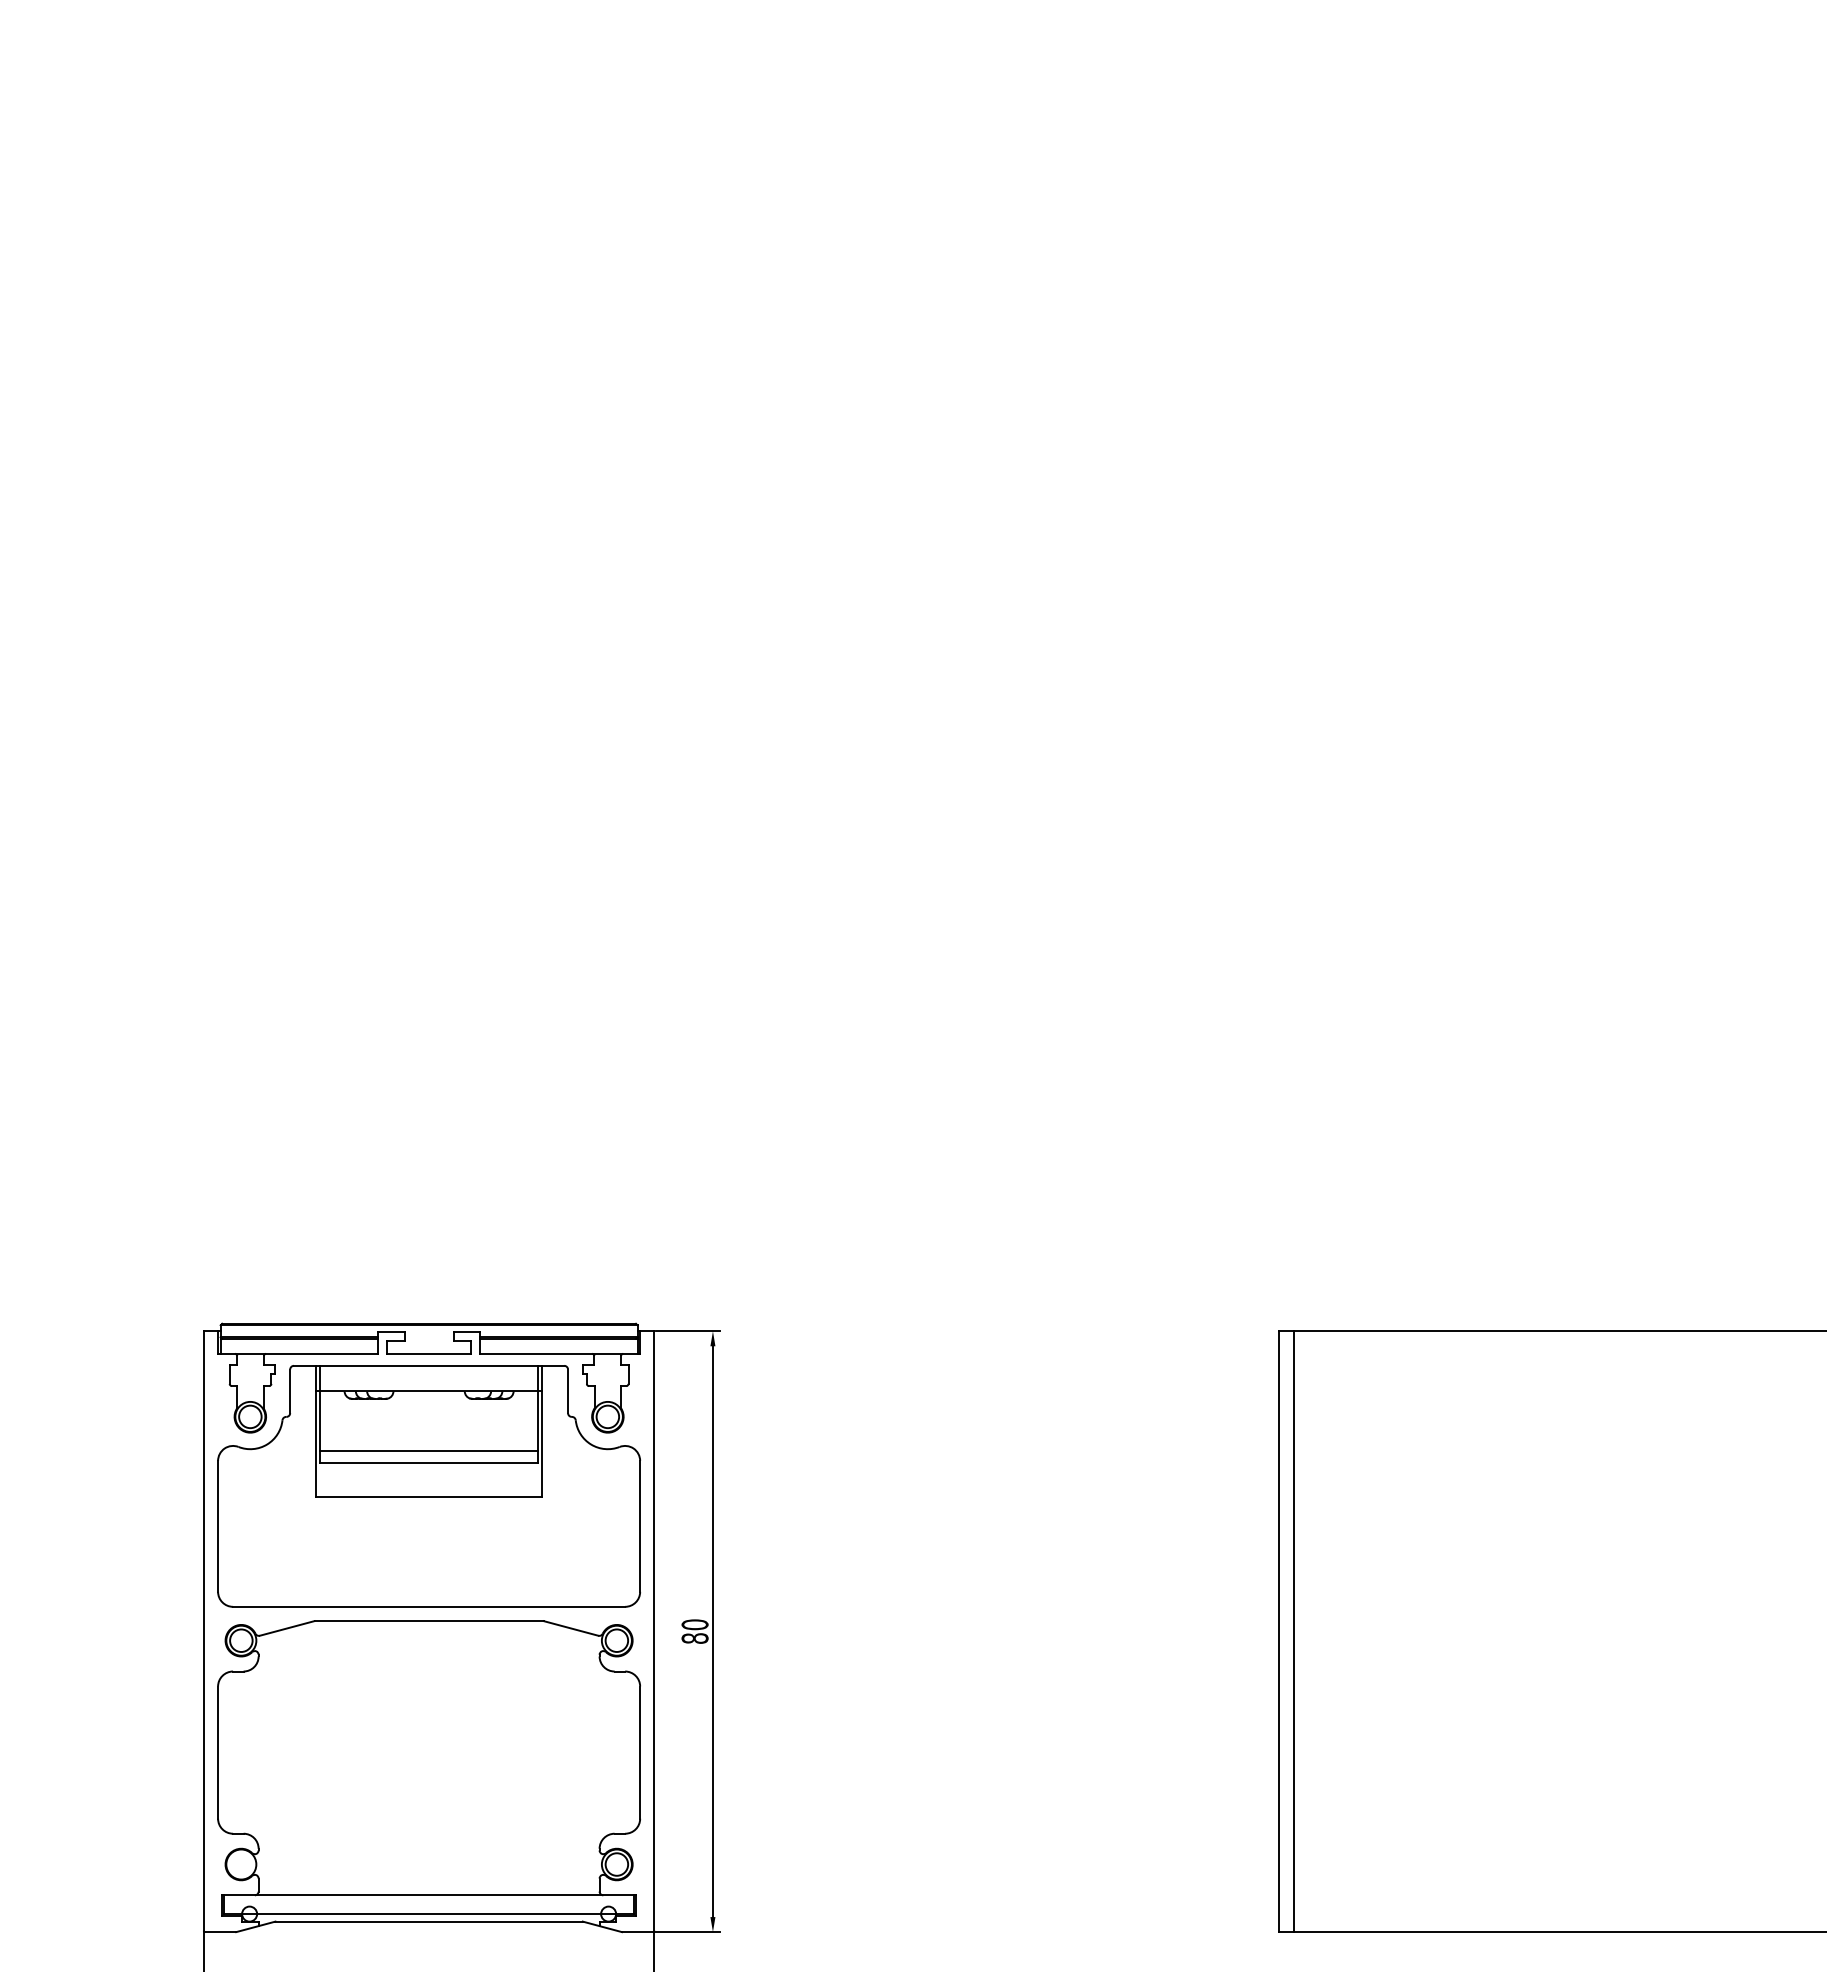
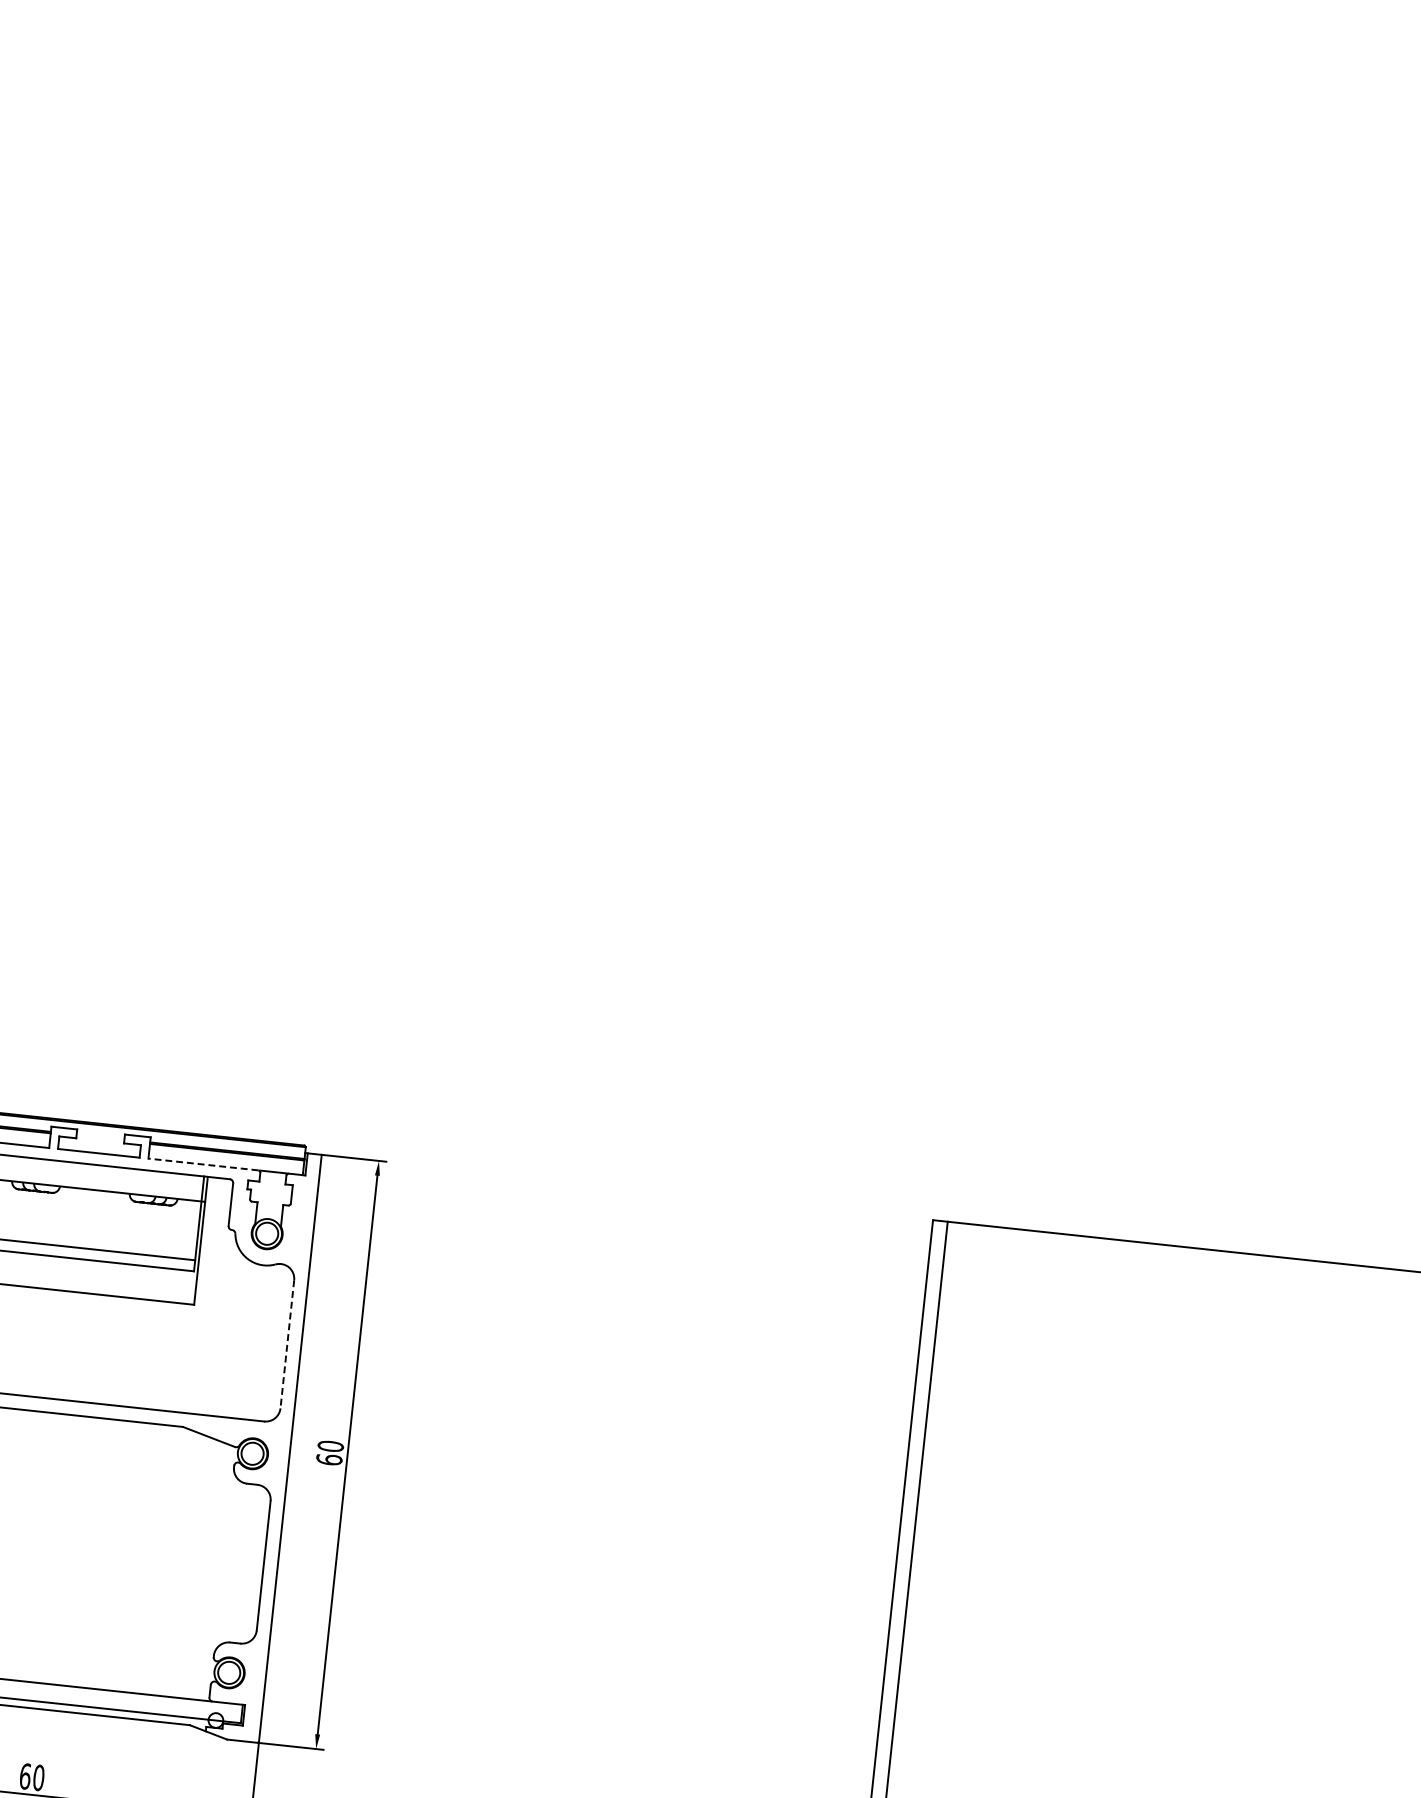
line: (535, 1353) -> (202, 1164), solid -> dashed
line: (640, 1526) -> (287, 1344), solid -> dashed
text: (694, 1638) -> (328, 1459), 80 -> 60

